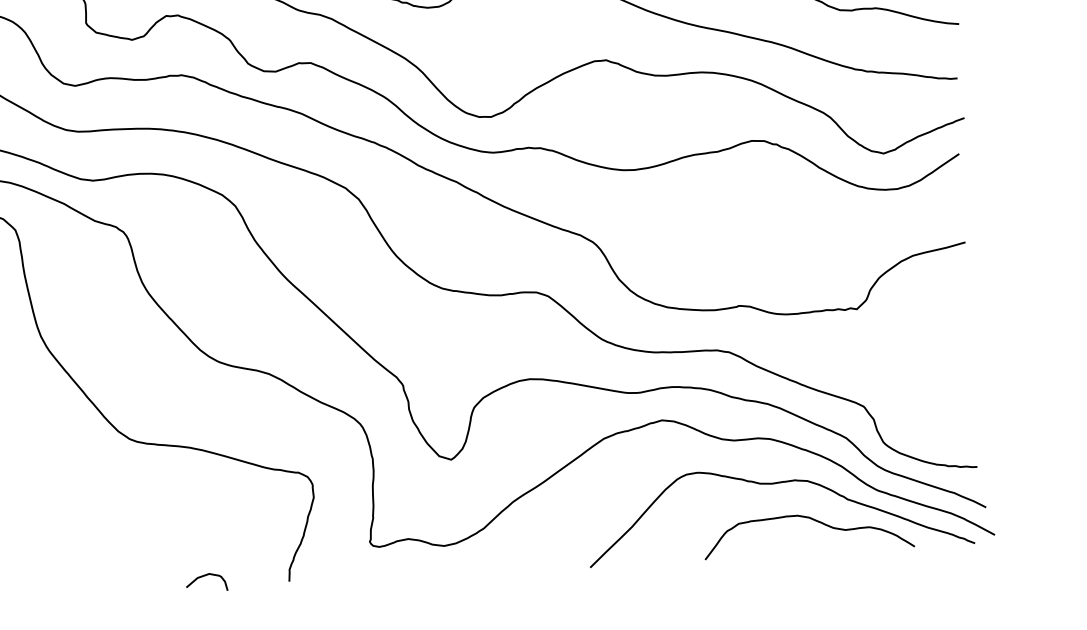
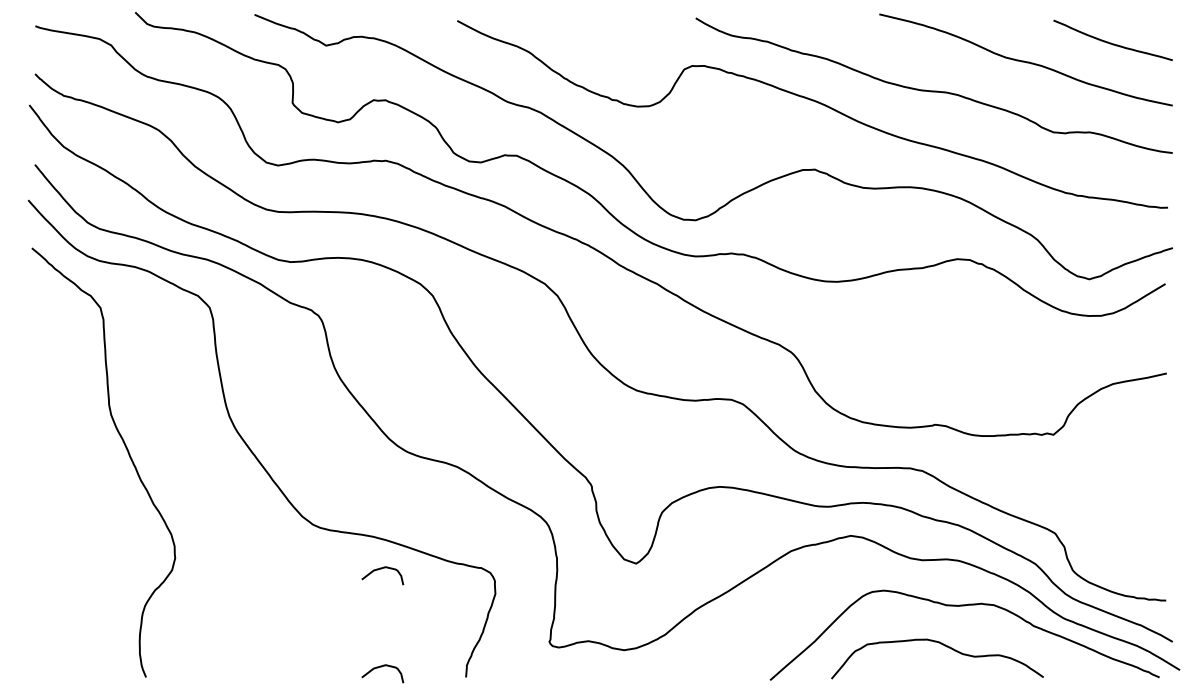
curve: (199, 479) -> (381, 569), added
curve: (815, 521) -> (944, 646), moved

